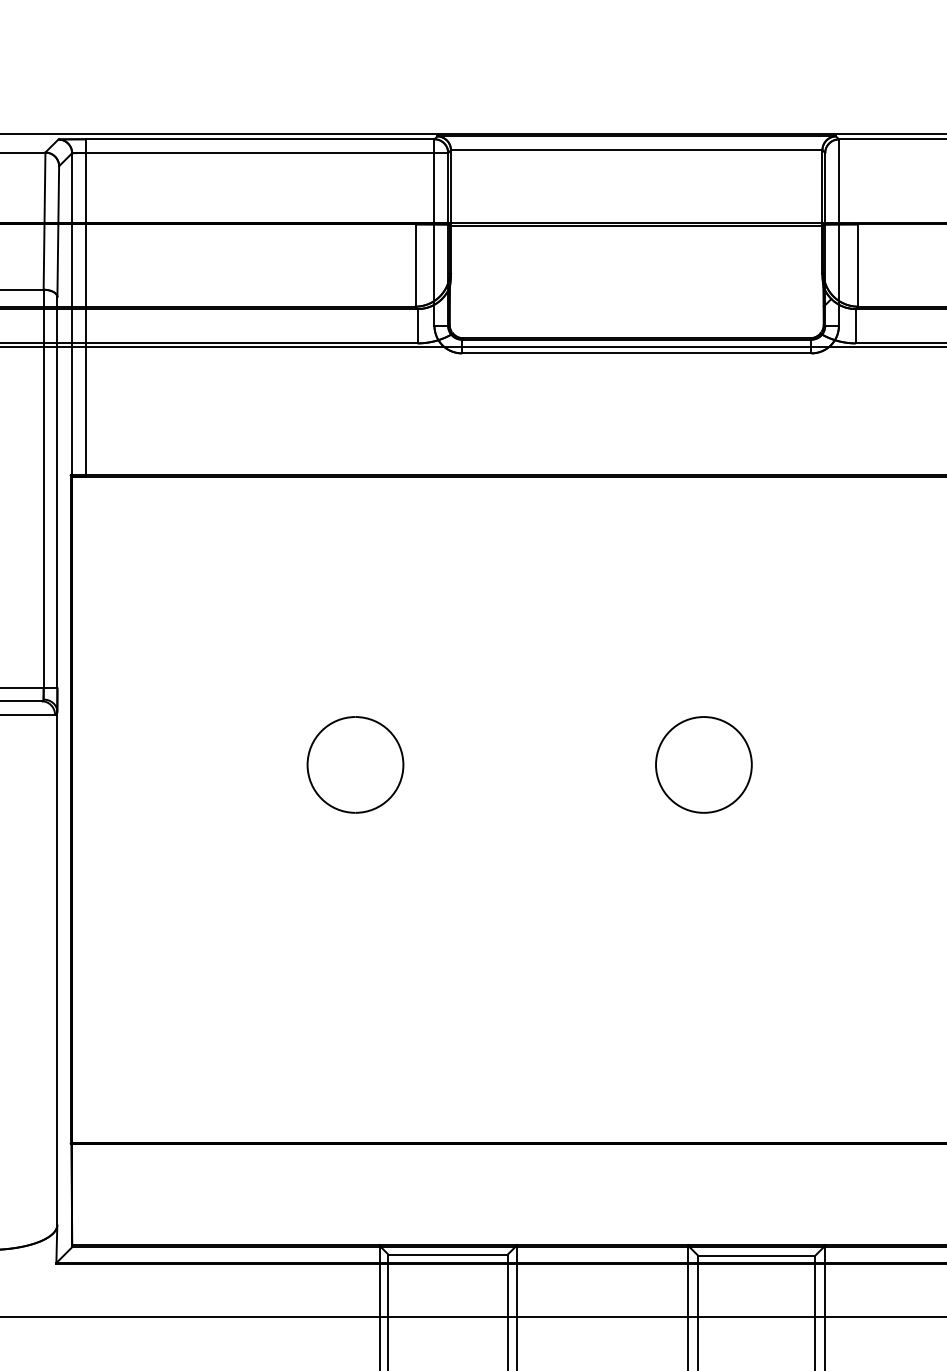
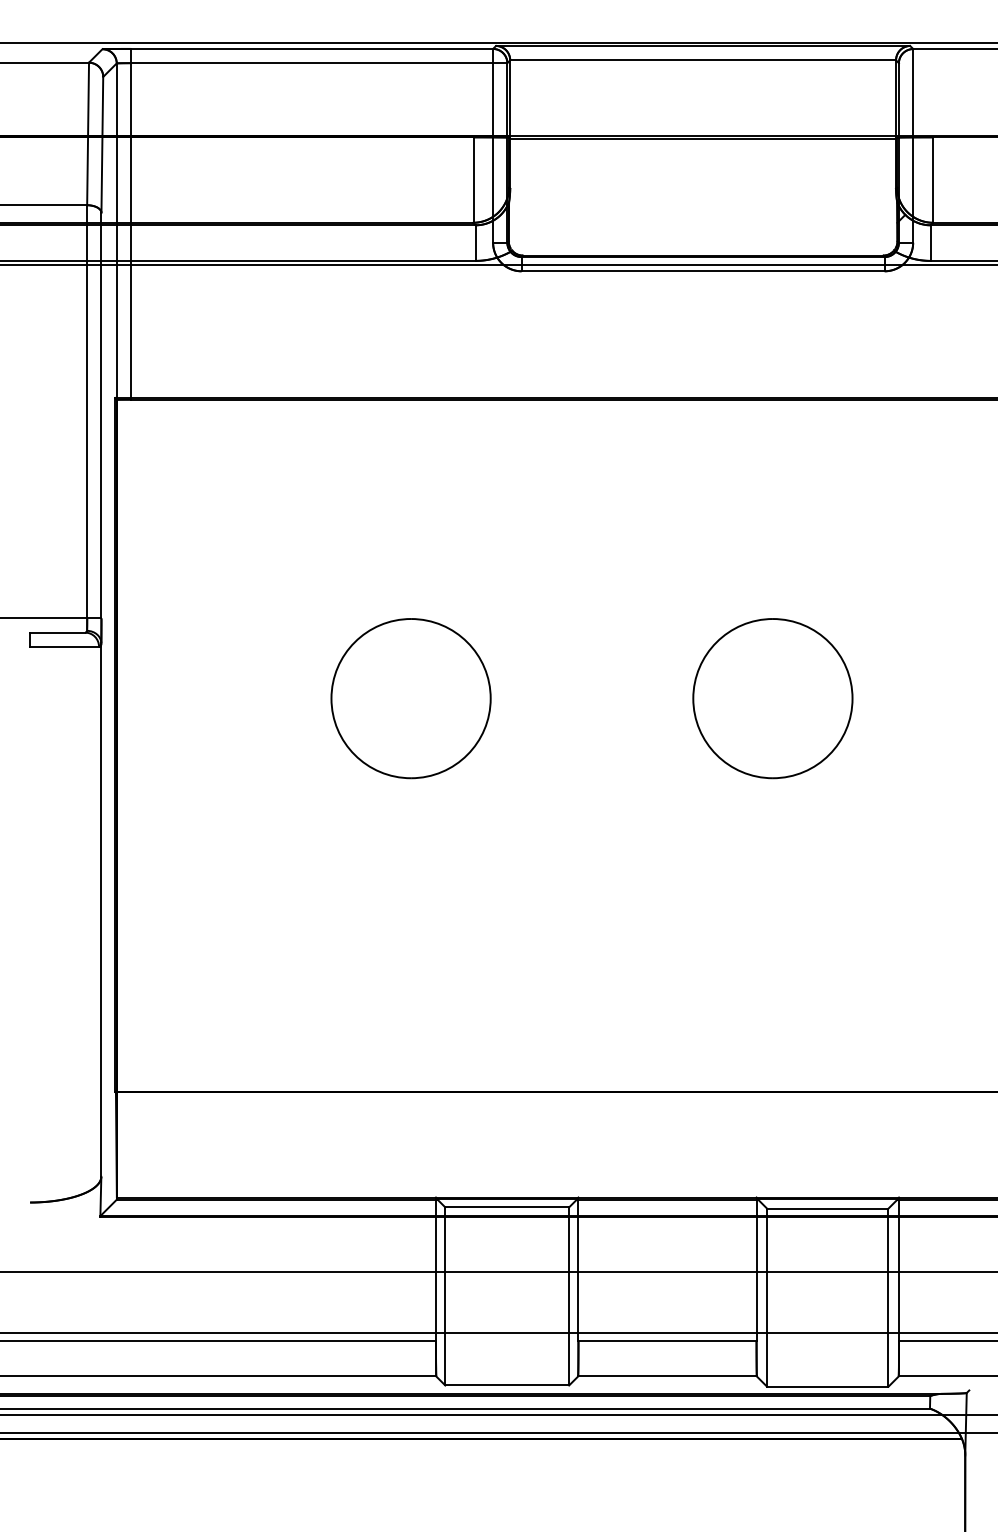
part: (354, 764) -> (410, 698), size x1.6
part: (703, 764) -> (772, 698), size x1.6

